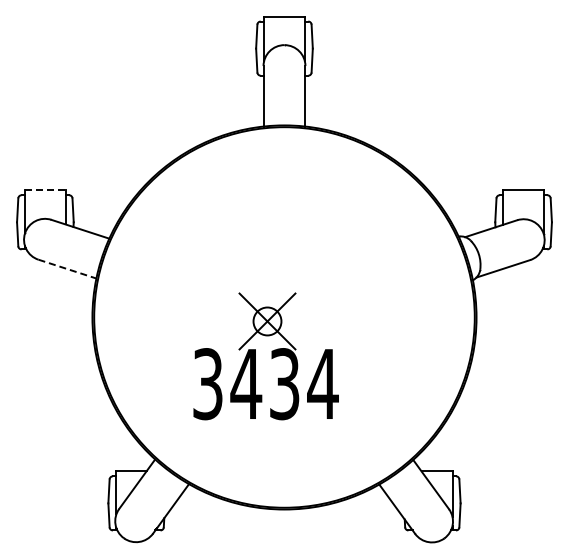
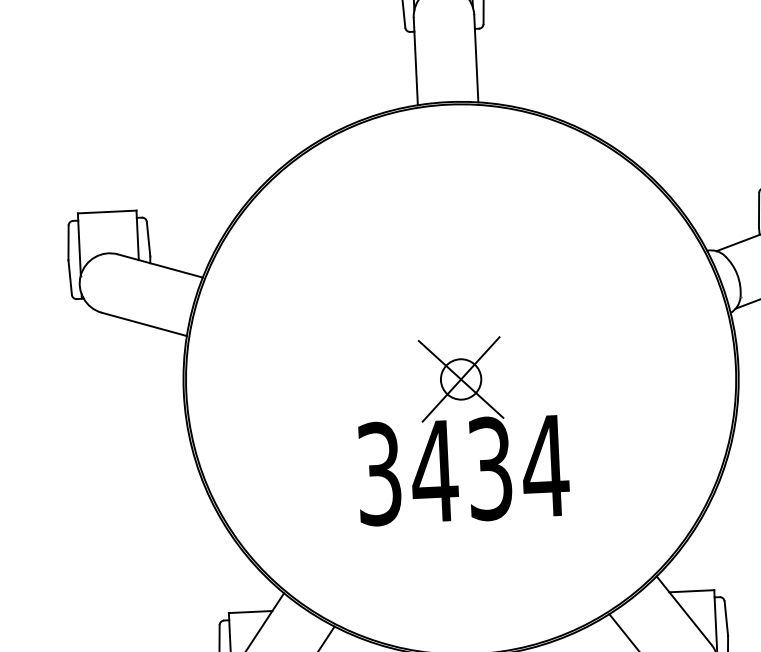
line: (45, 190) -> (107, 212), dashed -> solid
line: (67, 269) -> (144, 324), dashed -> solid
part: (265, 356) -> (460, 430), moved

